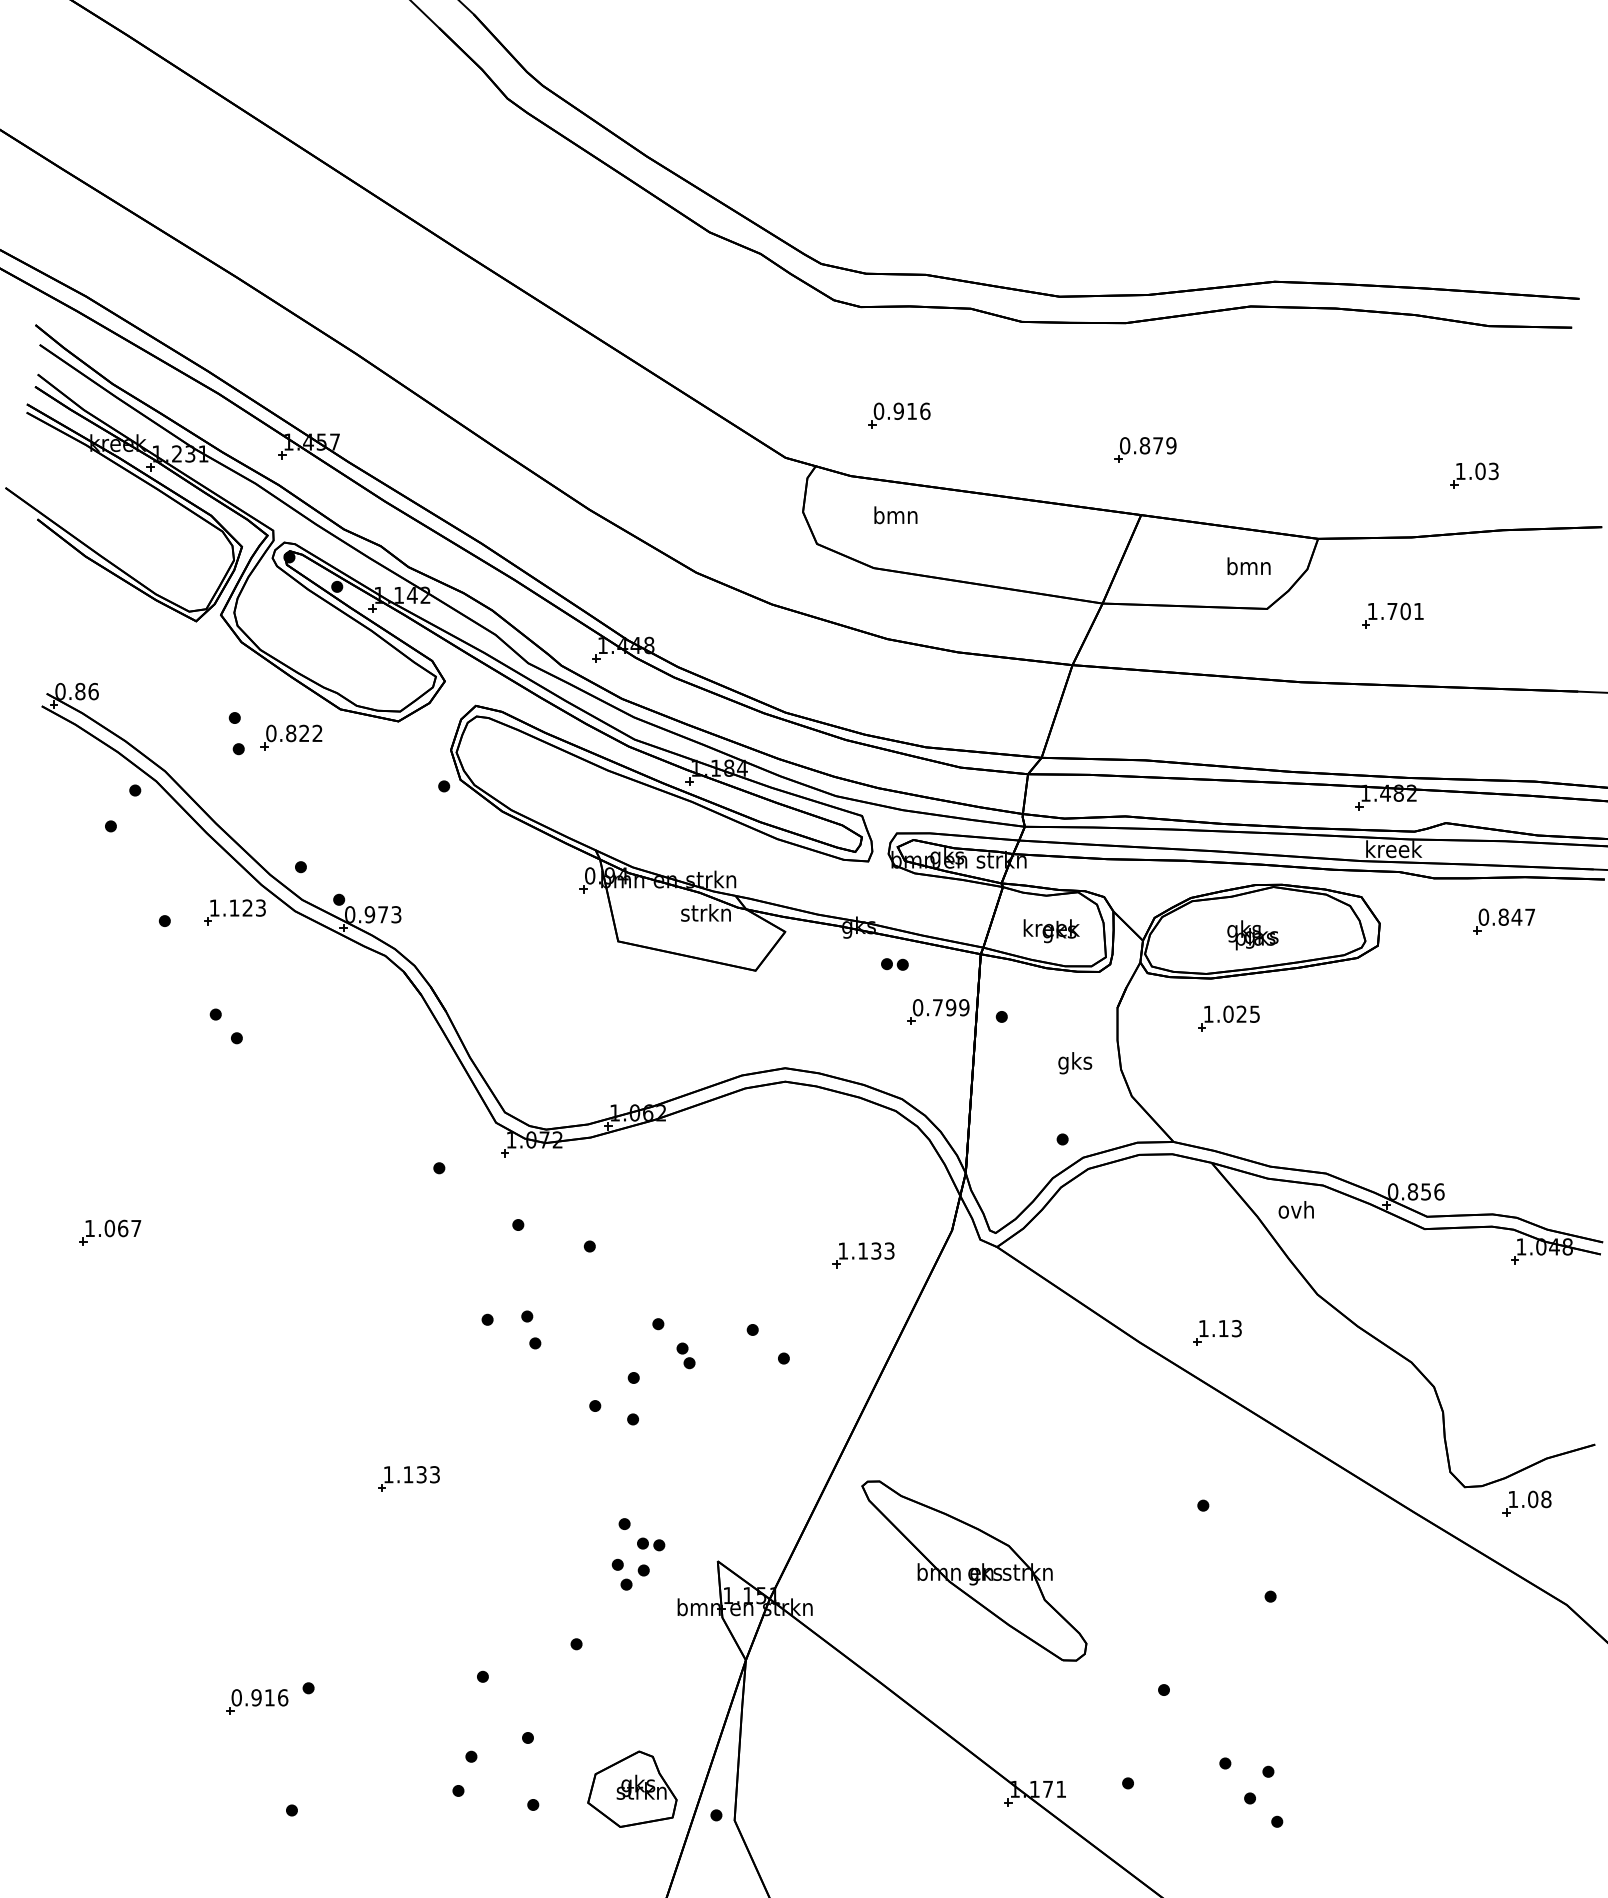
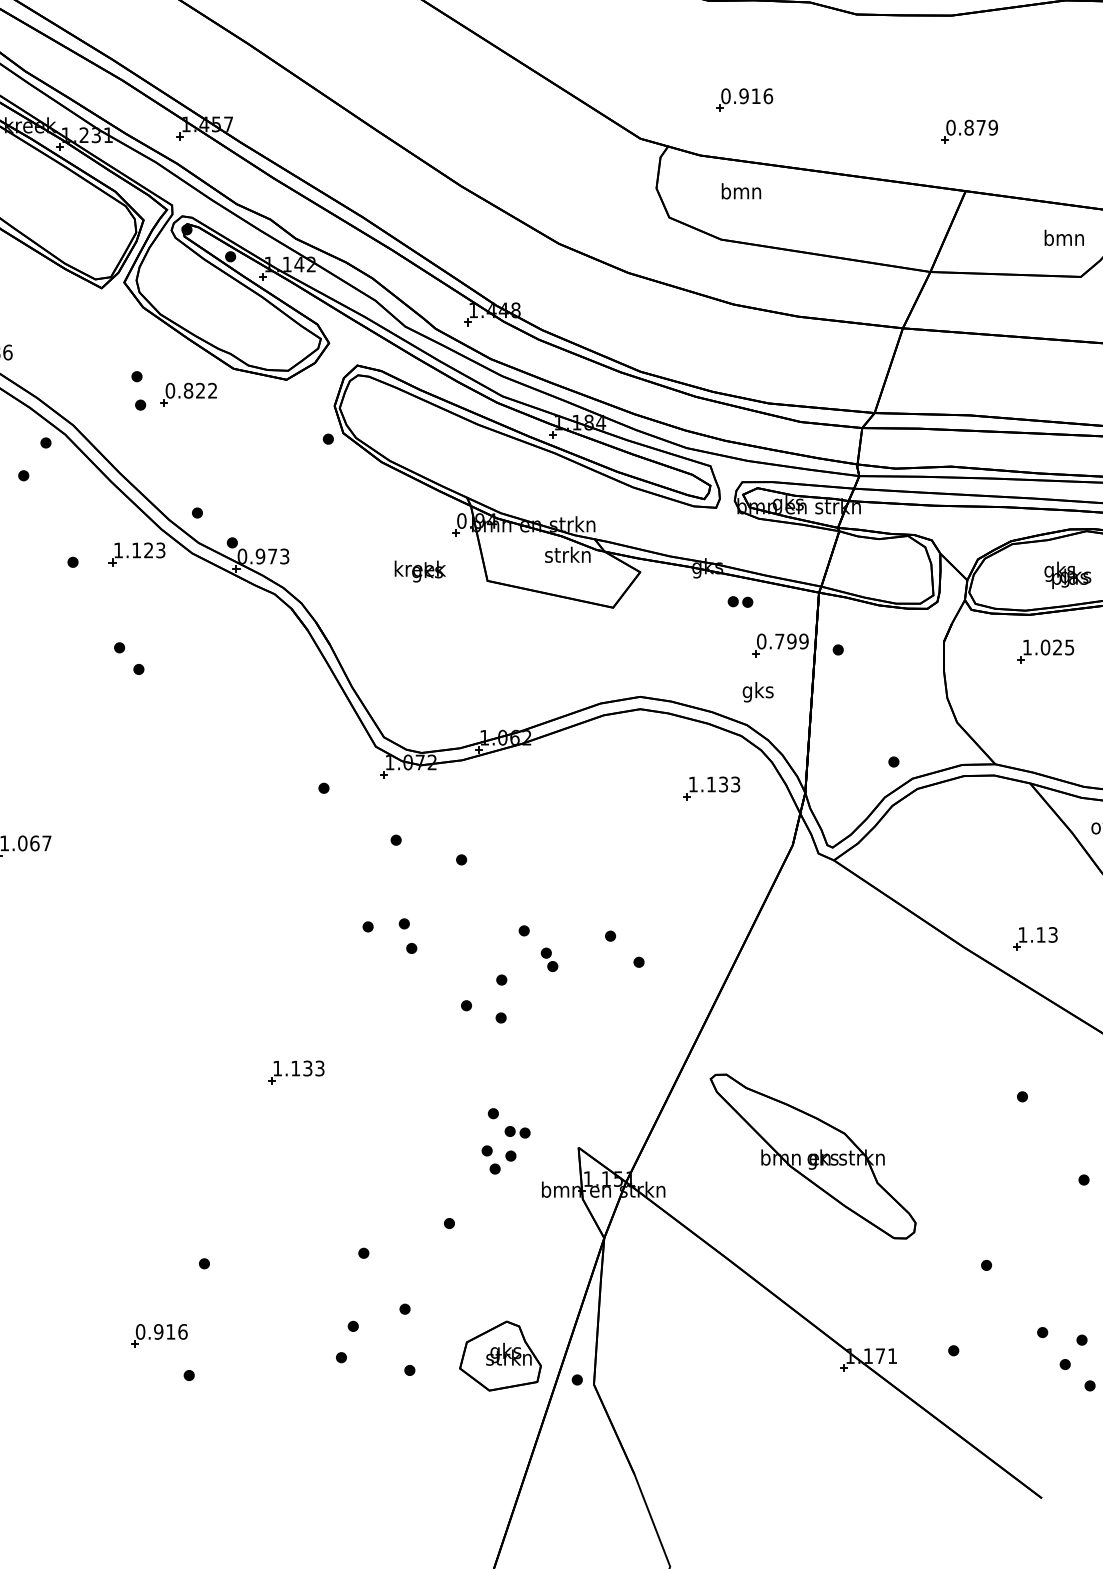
text: (1051, 931) -> (420, 571), moved
text: (1075, 1063) -> (758, 692), moved
part: (863, 1255) -> (711, 788), moved
part: (257, 1701) -> (159, 1335), moved

